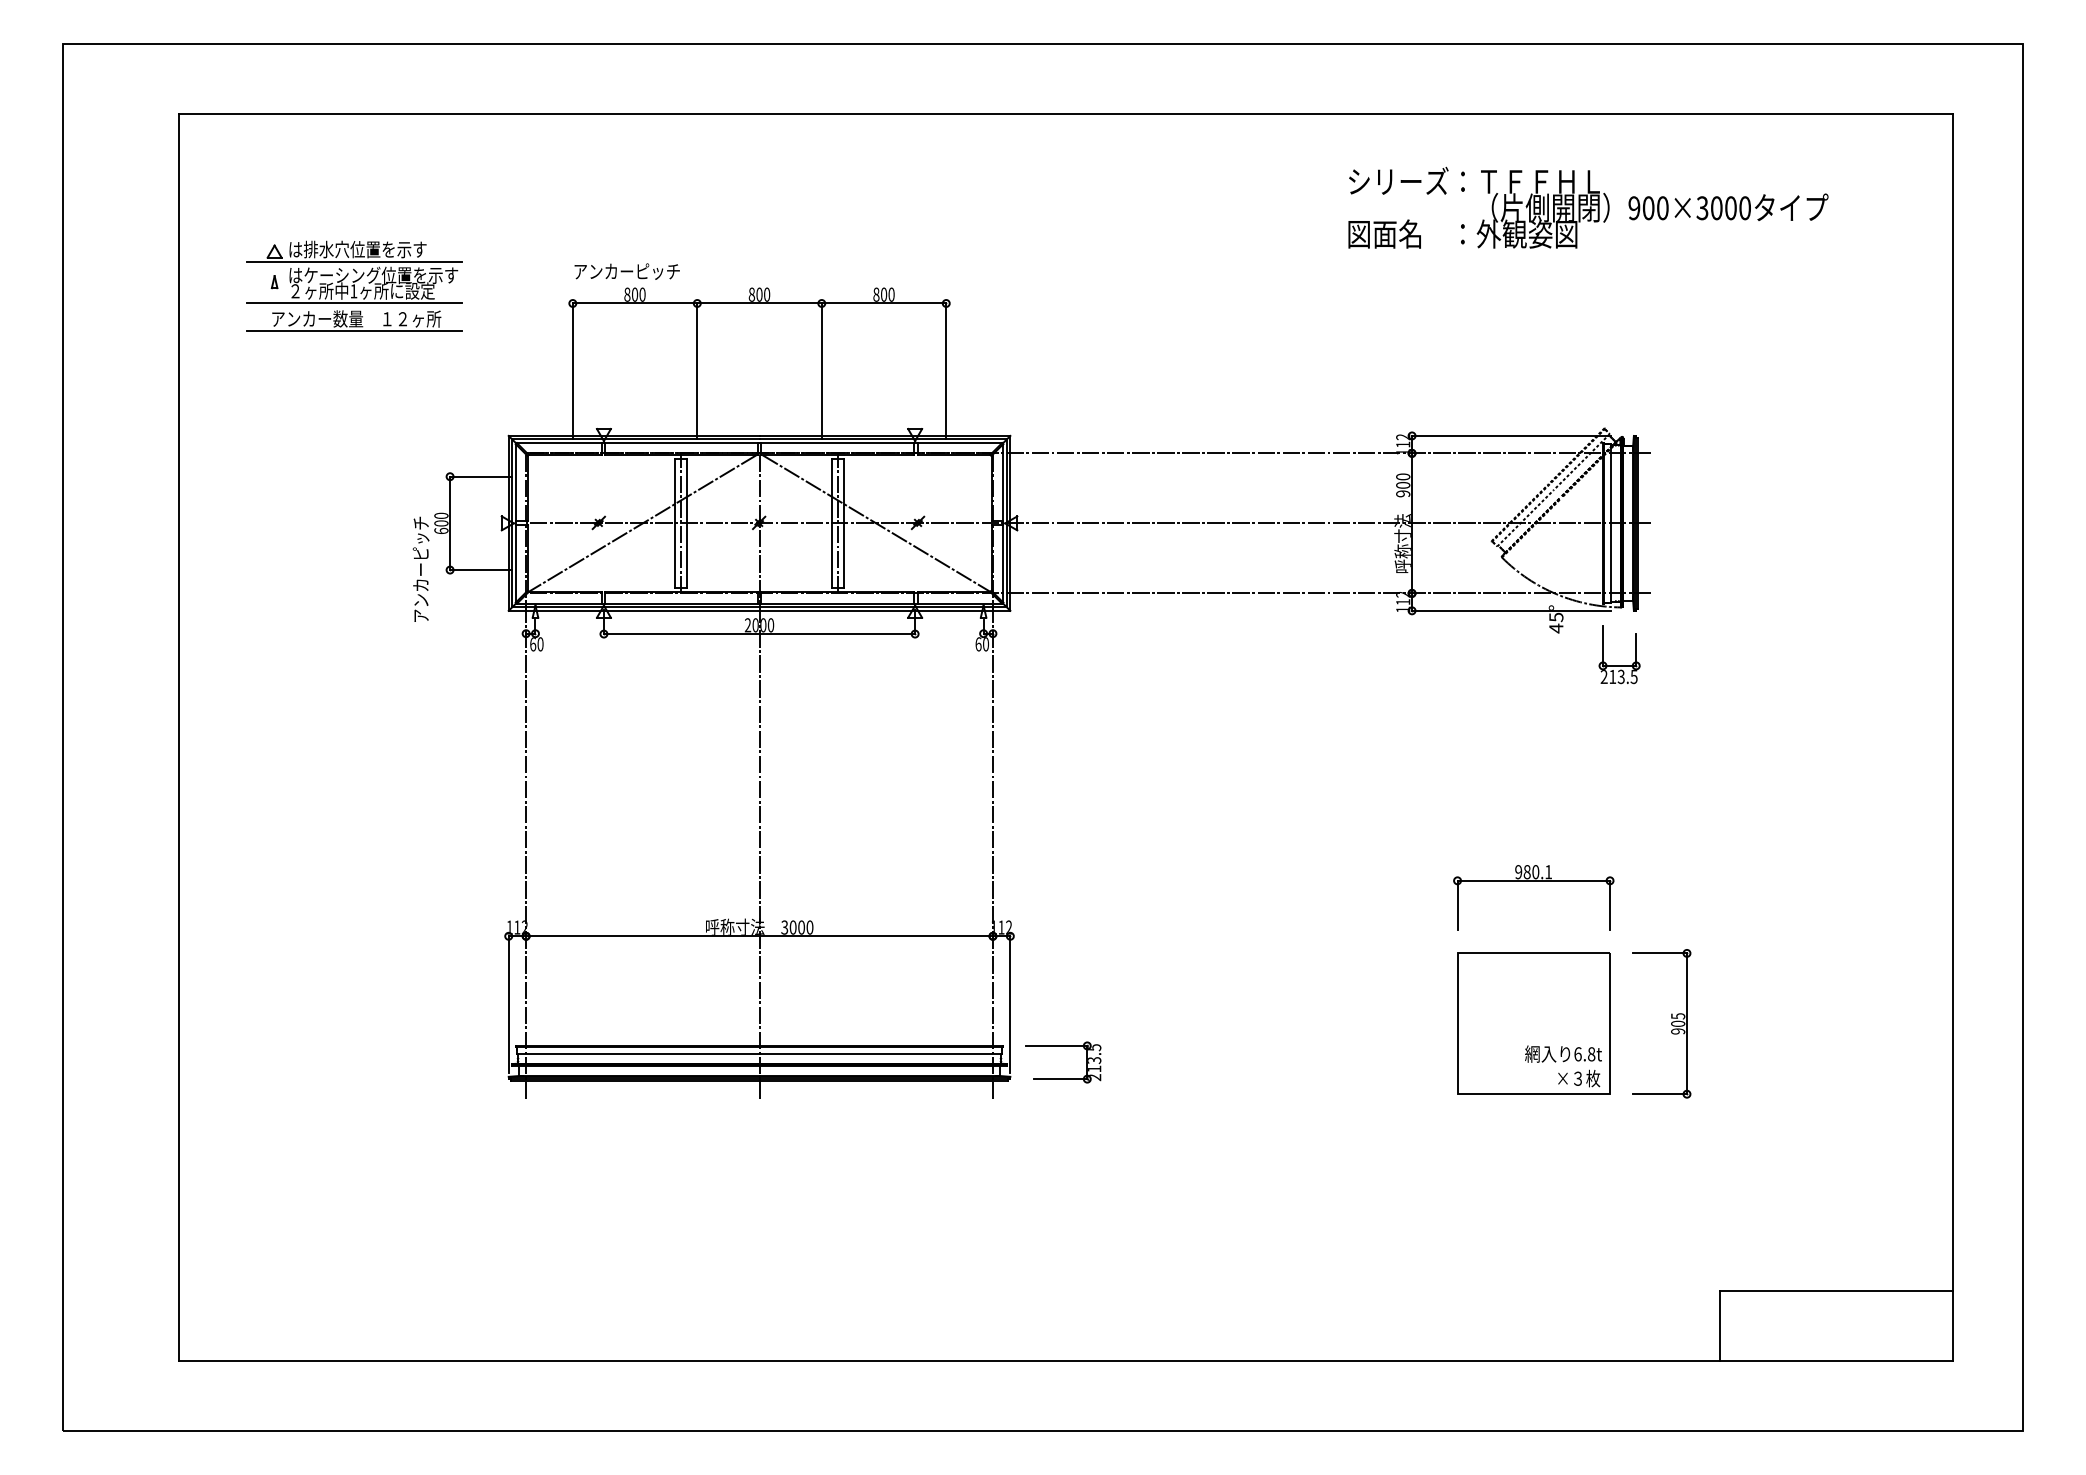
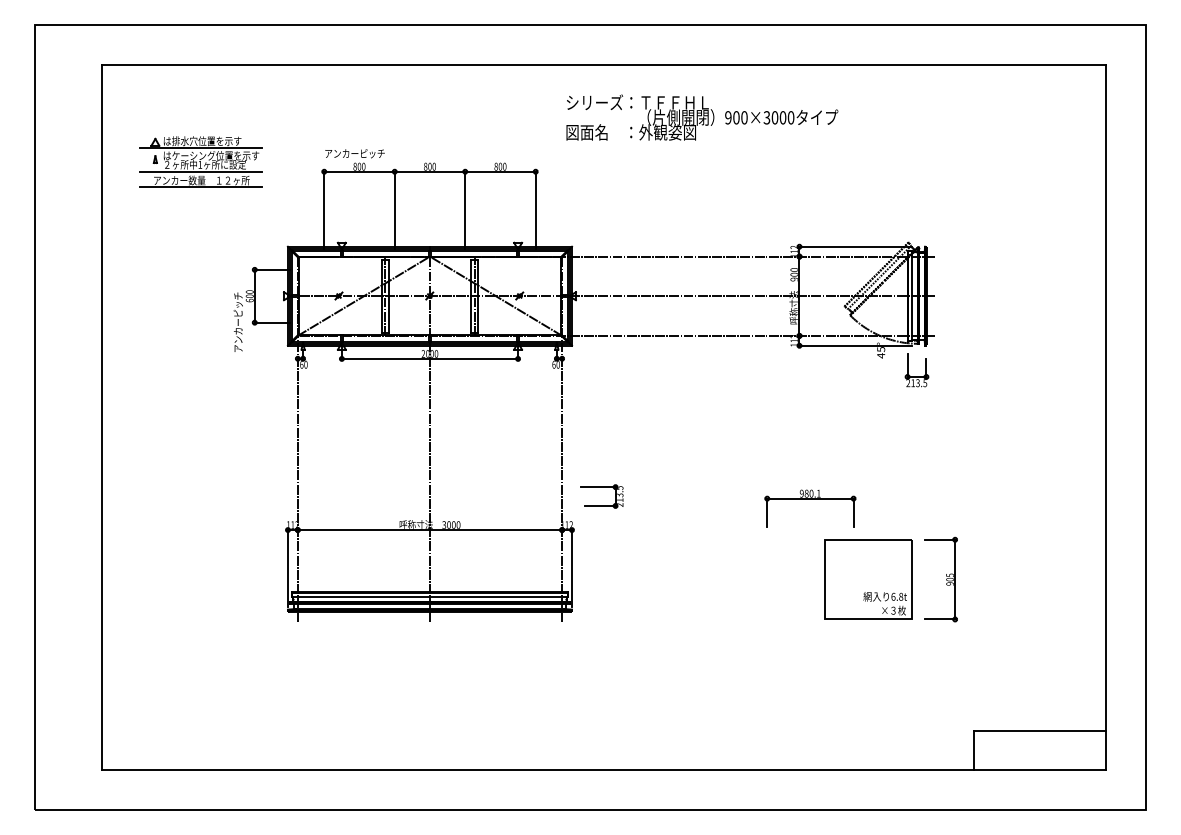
text: (1588, 207) -> (702, 117), moved
part: (1533, 882) -> (810, 499), moved
part: (1062, 1046) -> (601, 487), moved

